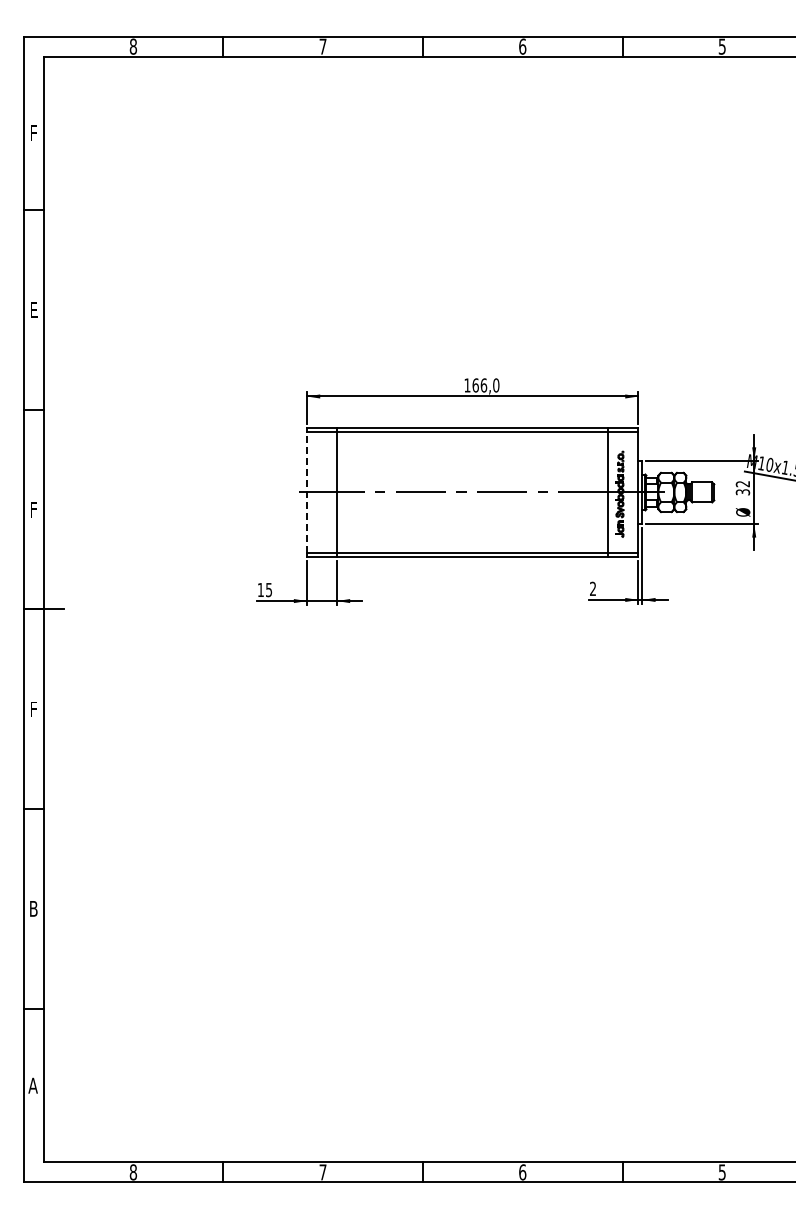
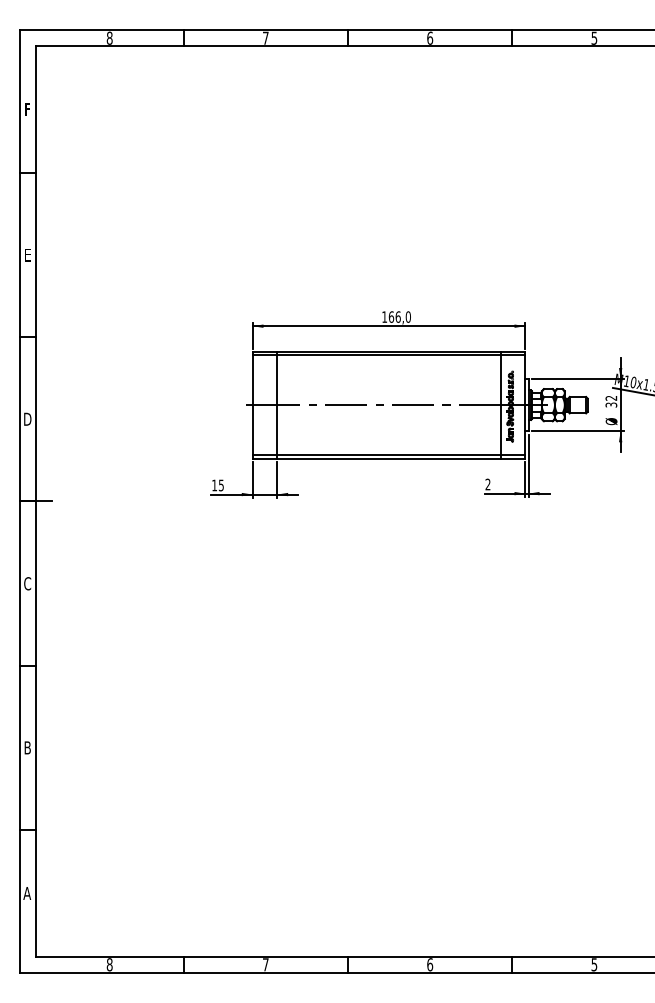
line: (307, 492) -> (253, 405), dashed -> solid
text: (33, 509) -> (27, 419), F -> D
text: (33, 709) -> (27, 583), F -> C

